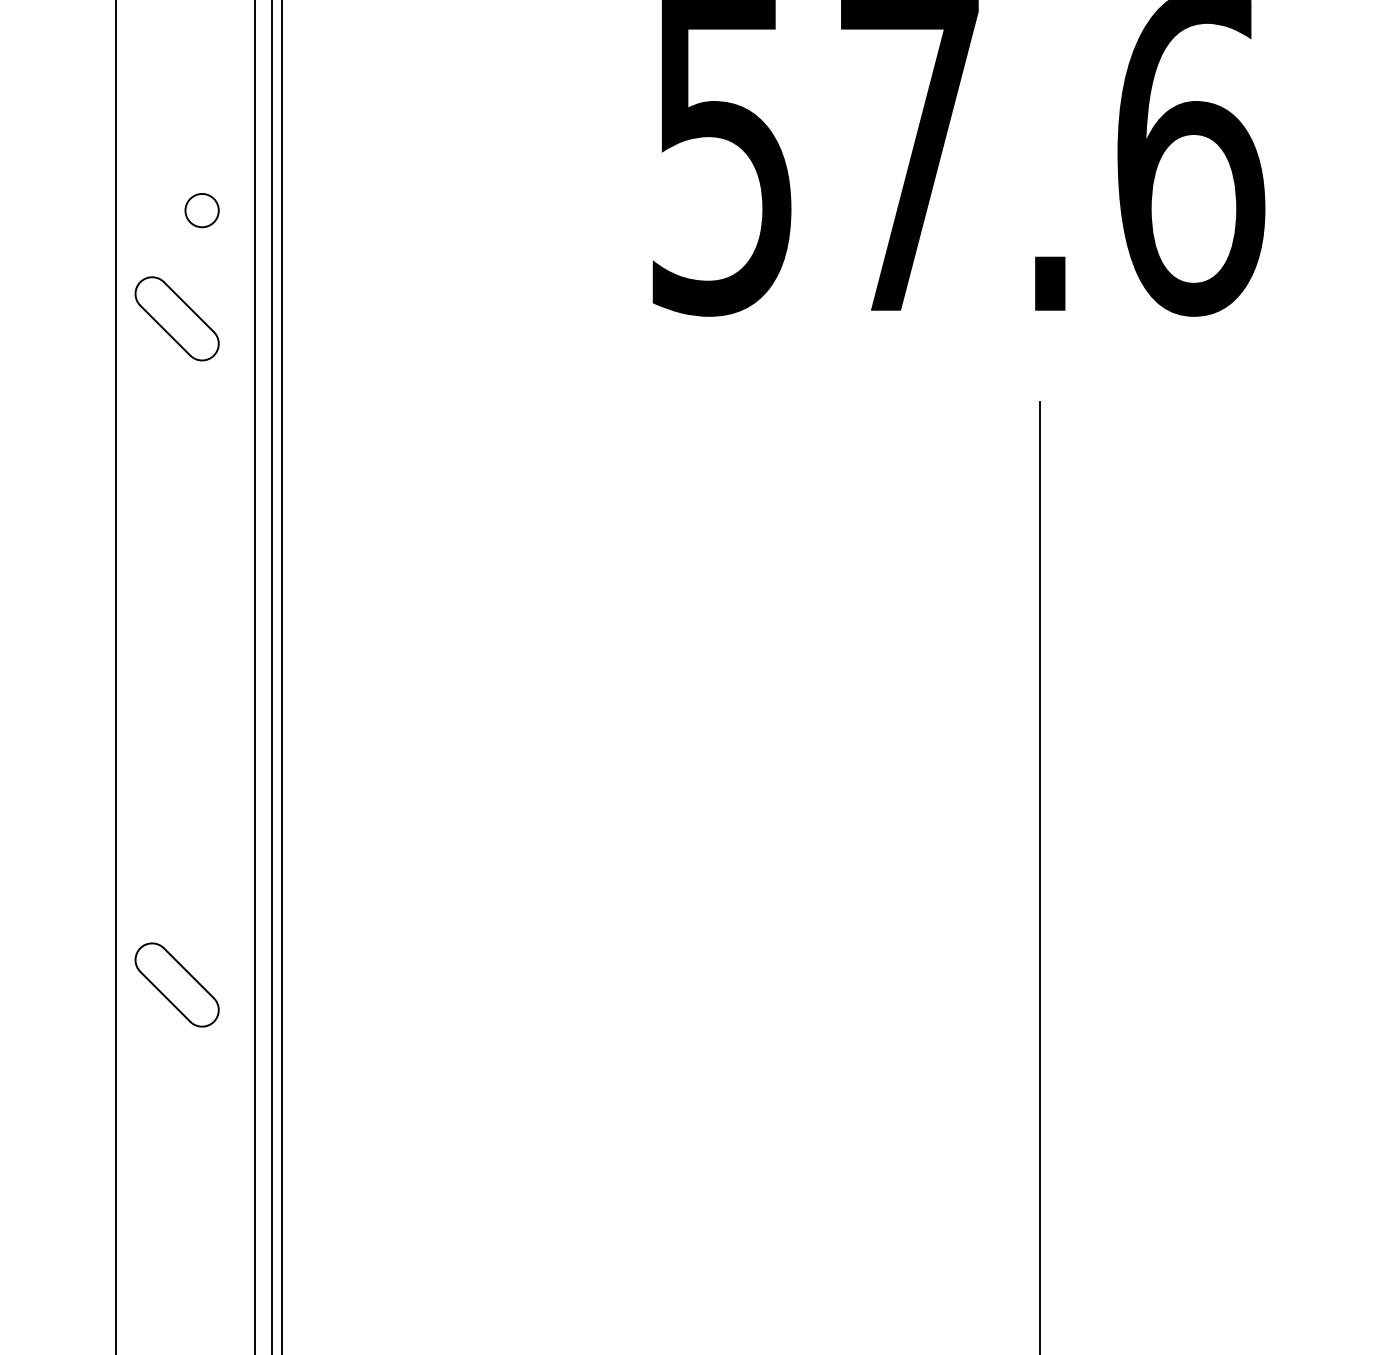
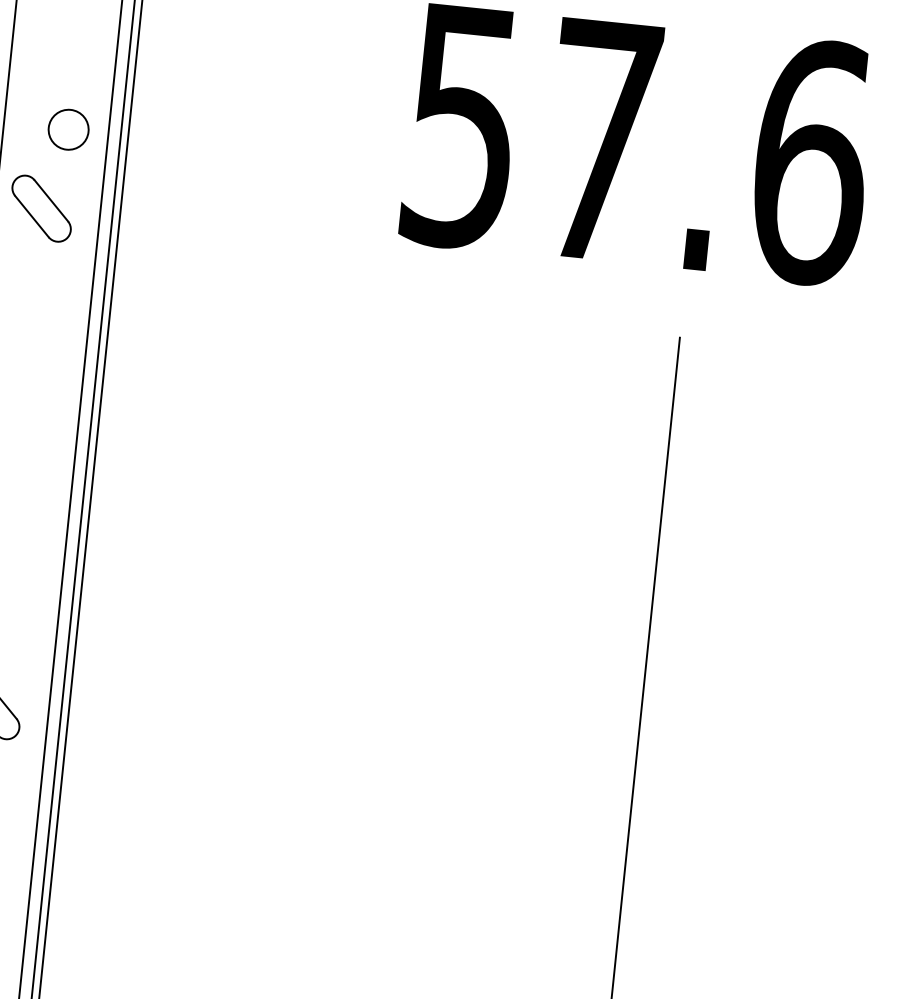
circle: (201, 210) -> (68, 129), size x1.6

